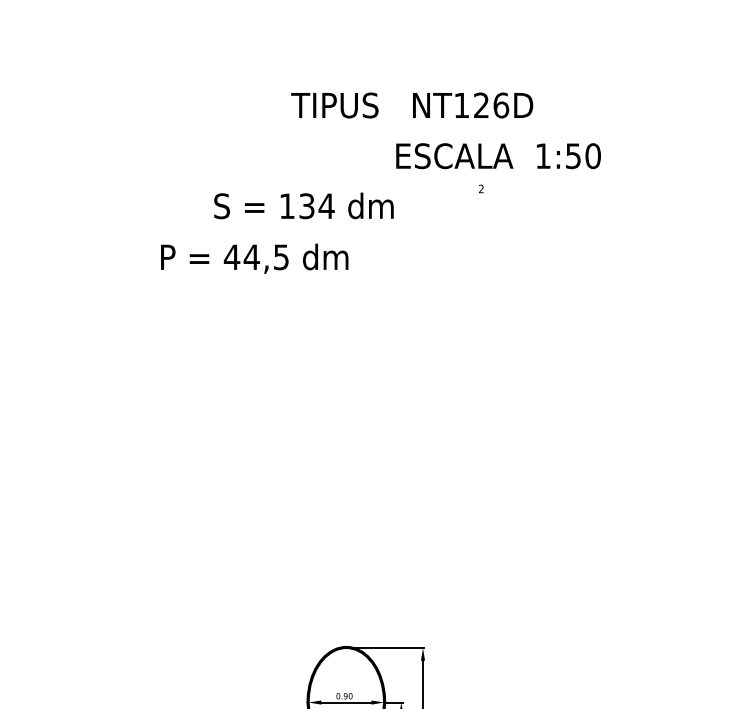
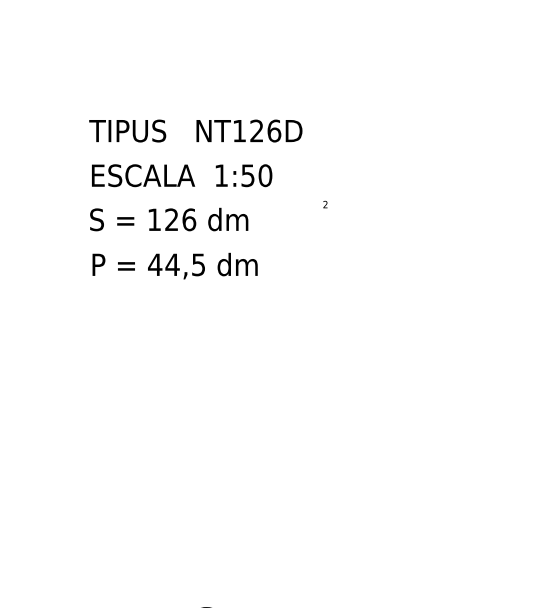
text: (412, 105) -> (196, 131), moved
text: (498, 156) -> (182, 175), moved
text: (316, 206) -> (180, 220), 134 -> 126
text: (254, 258) -> (174, 265), moved

